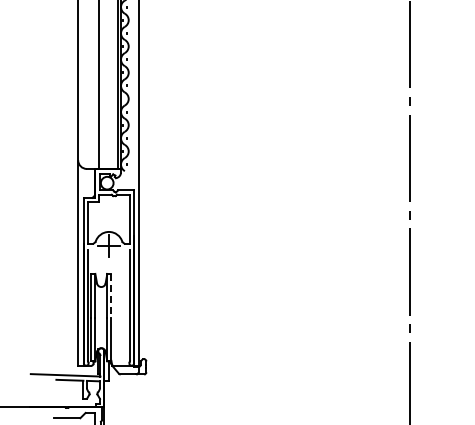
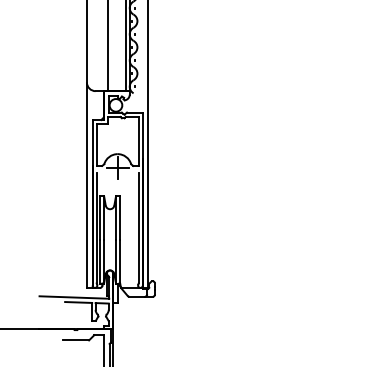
line: (111, 295) -> (120, 217), dashed -> solid

